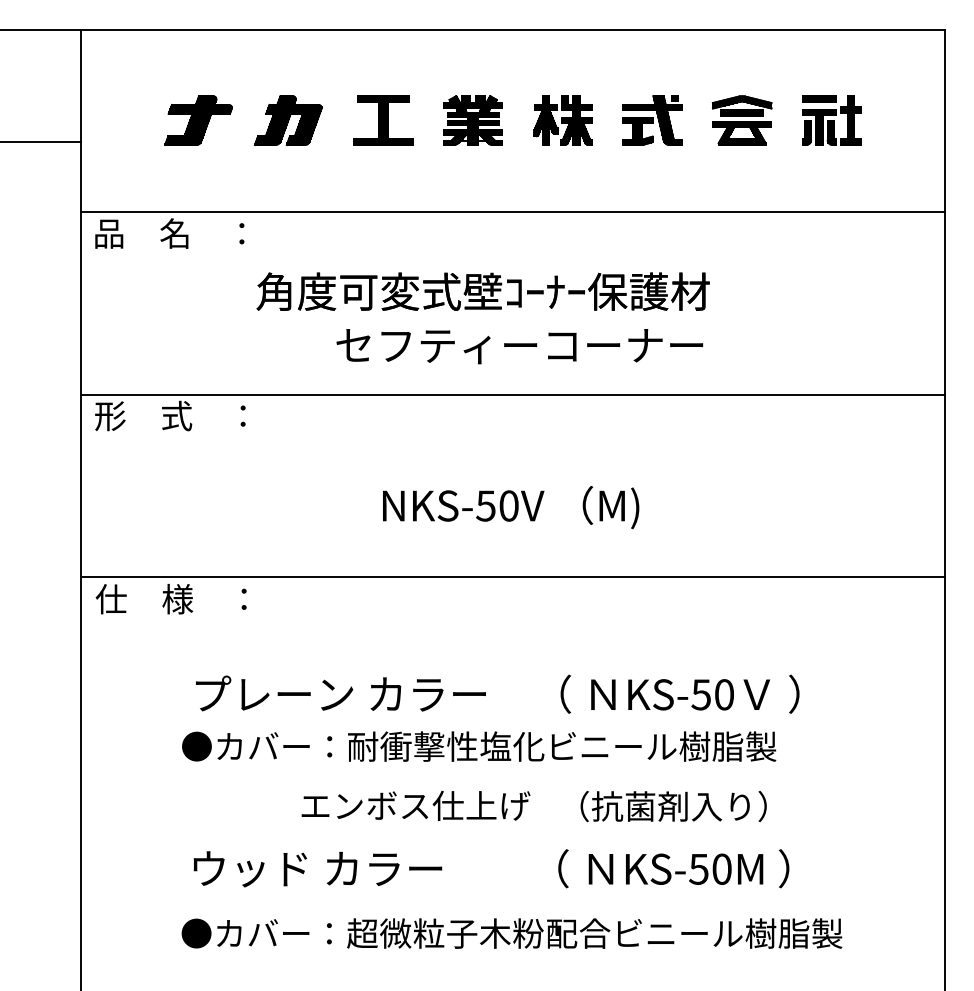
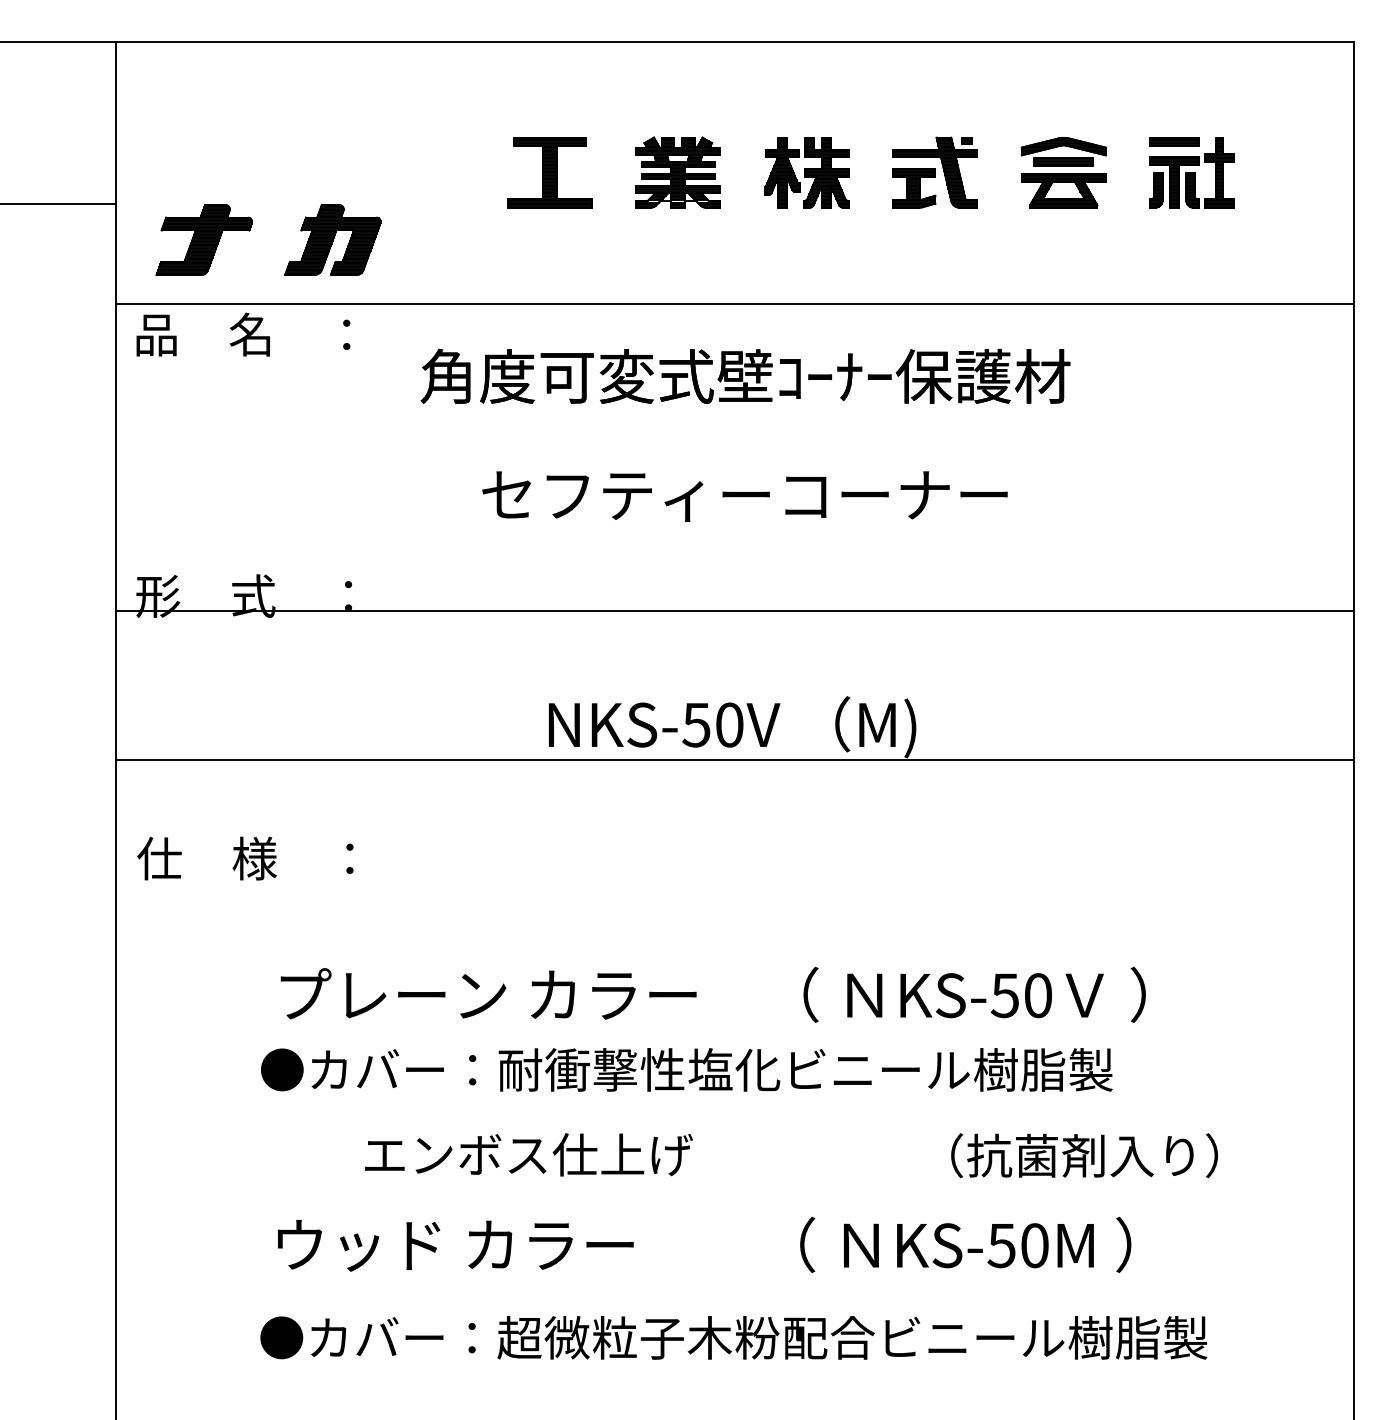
part: (231, 113) -> (251, 229), moved
text: (482, 291) -> (744, 376), moved
line: (512, 394) -> (734, 611), moved
line: (512, 577) -> (734, 760), moved
text: (415, 805) -> (528, 1154), moved
text: (673, 806) -> (1084, 1155), moved

